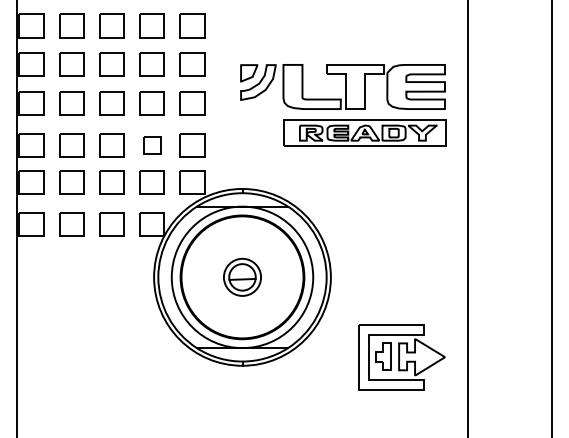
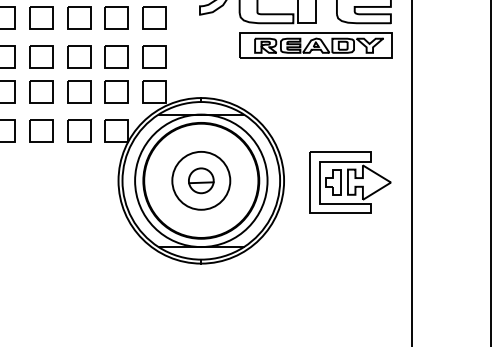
part: (151, 145) -> (116, 57), size x1.43
circle: (242, 277) -> (201, 180), size x1.67
part: (401, 357) -> (350, 182), moved

